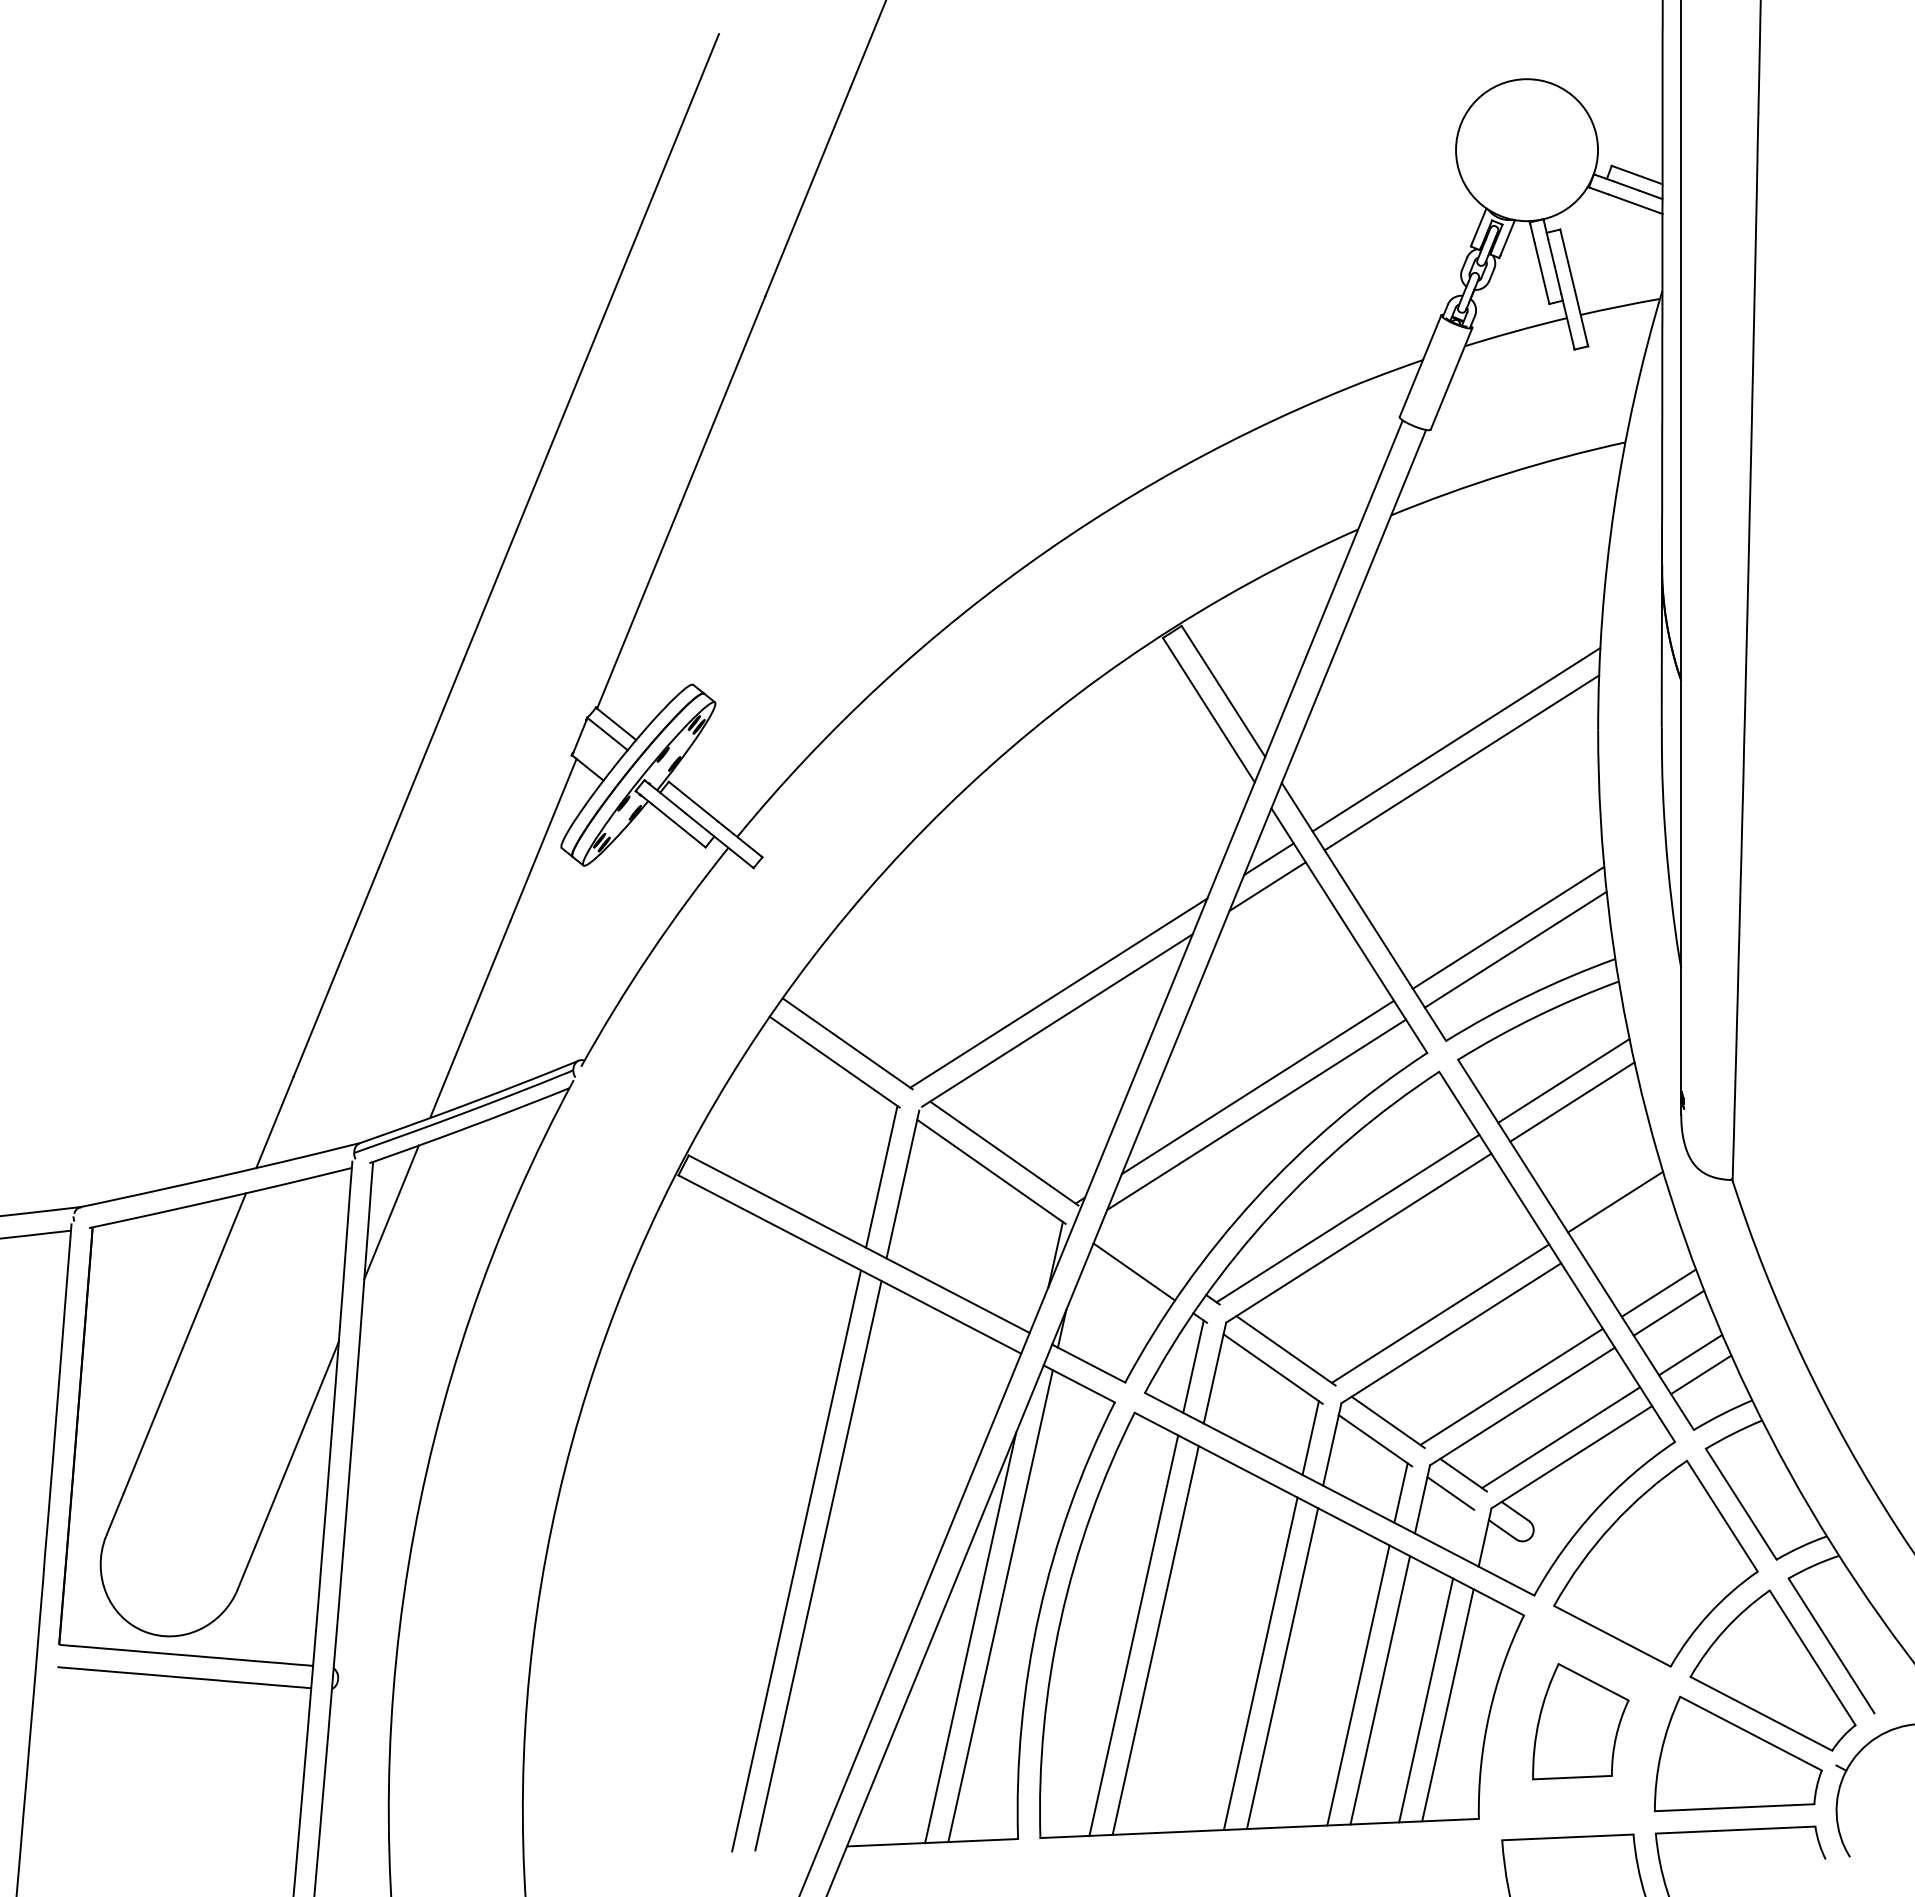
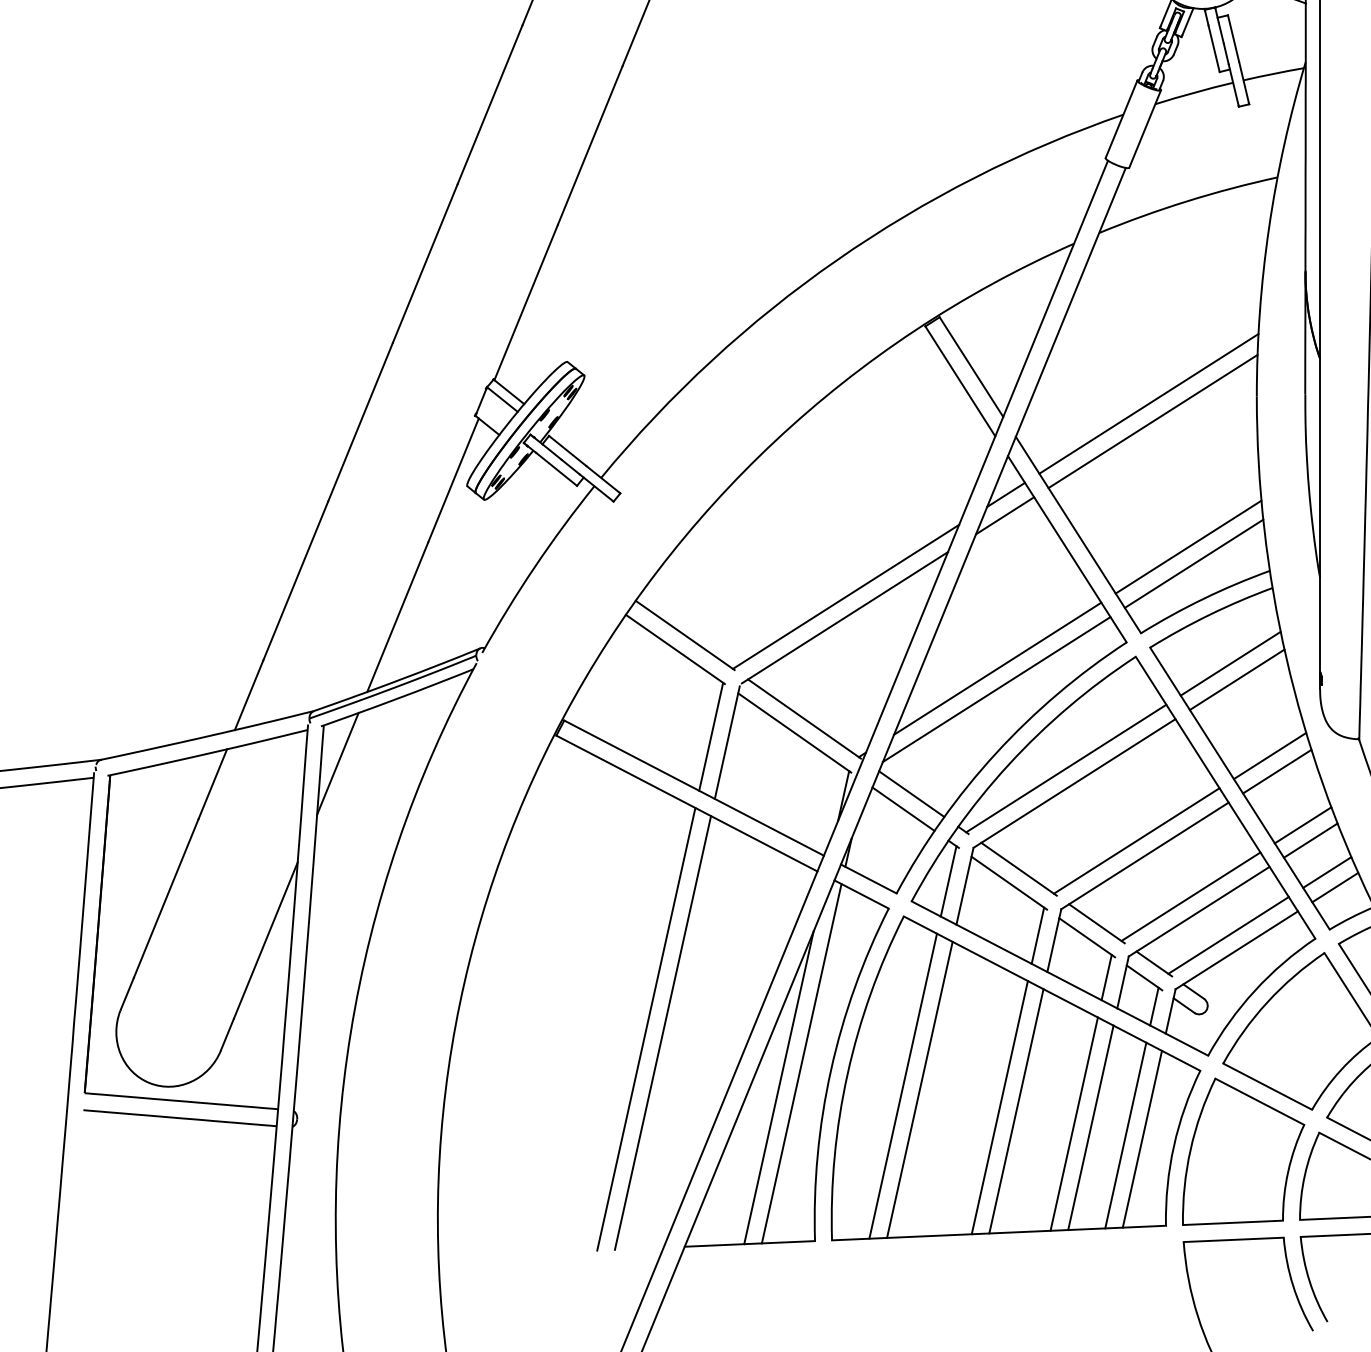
line: (1624, 1222) -> (1276, 771), added
line: (1144, 1252) -> (911, 794), added
line: (1463, 1530) -> (1154, 1006), added
part: (1580, 1721) -> (1243, 1151), size x1.67

